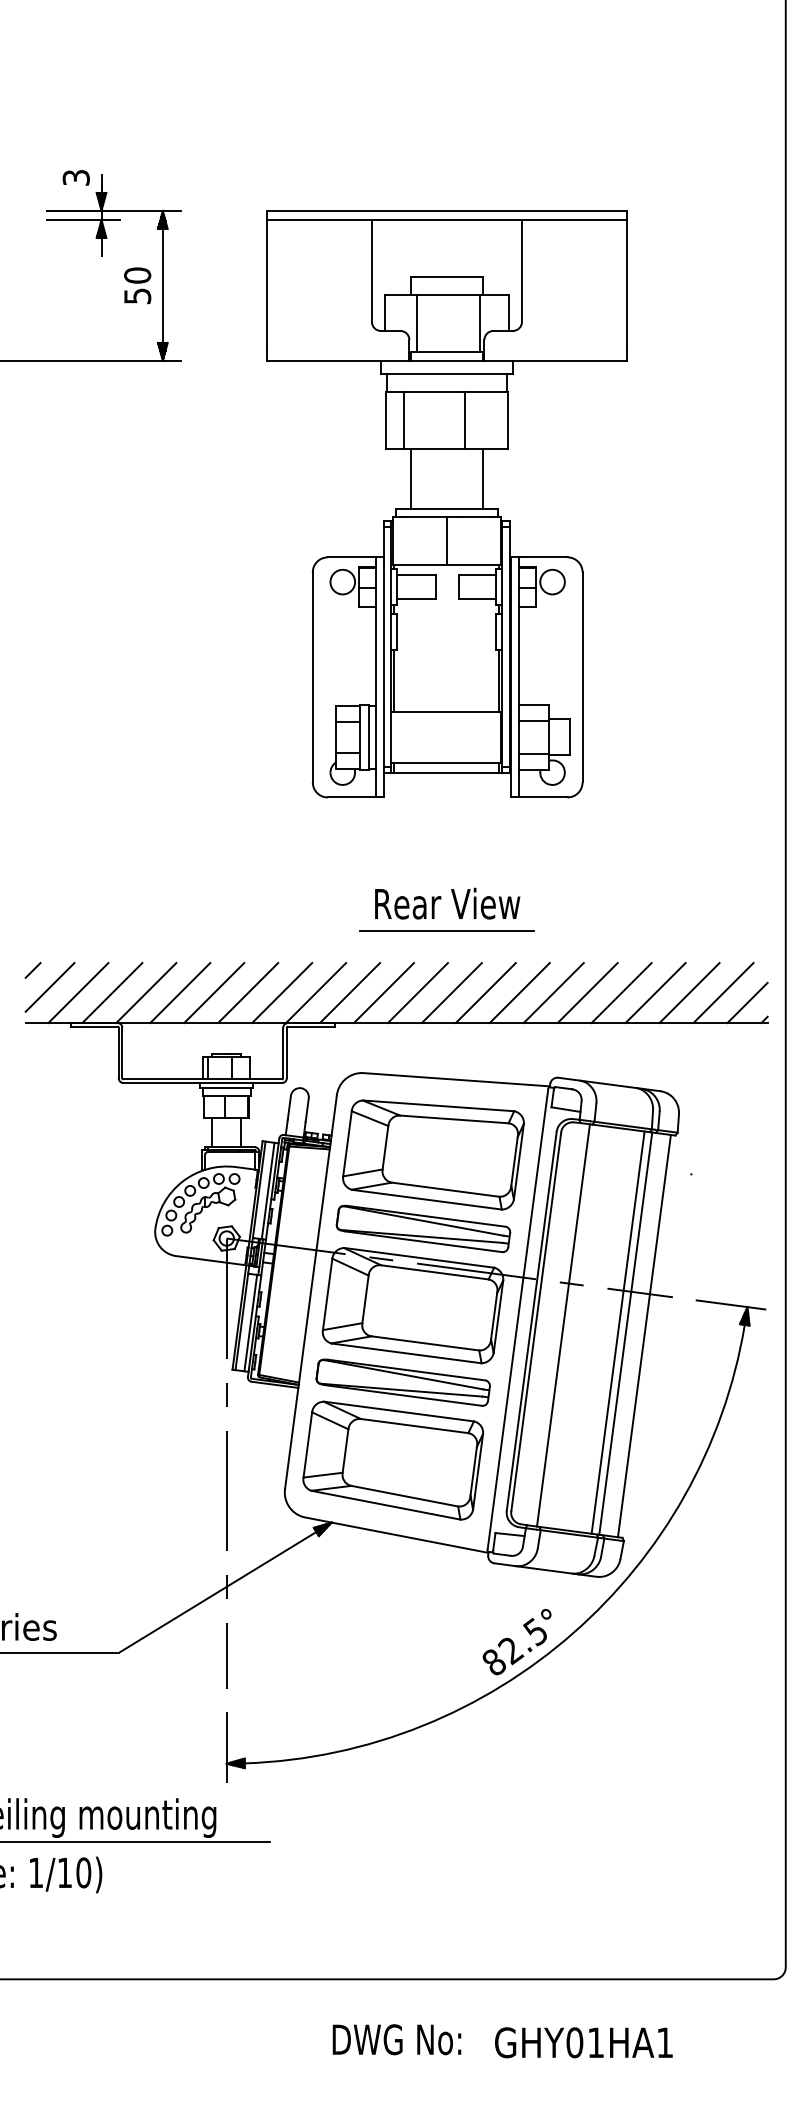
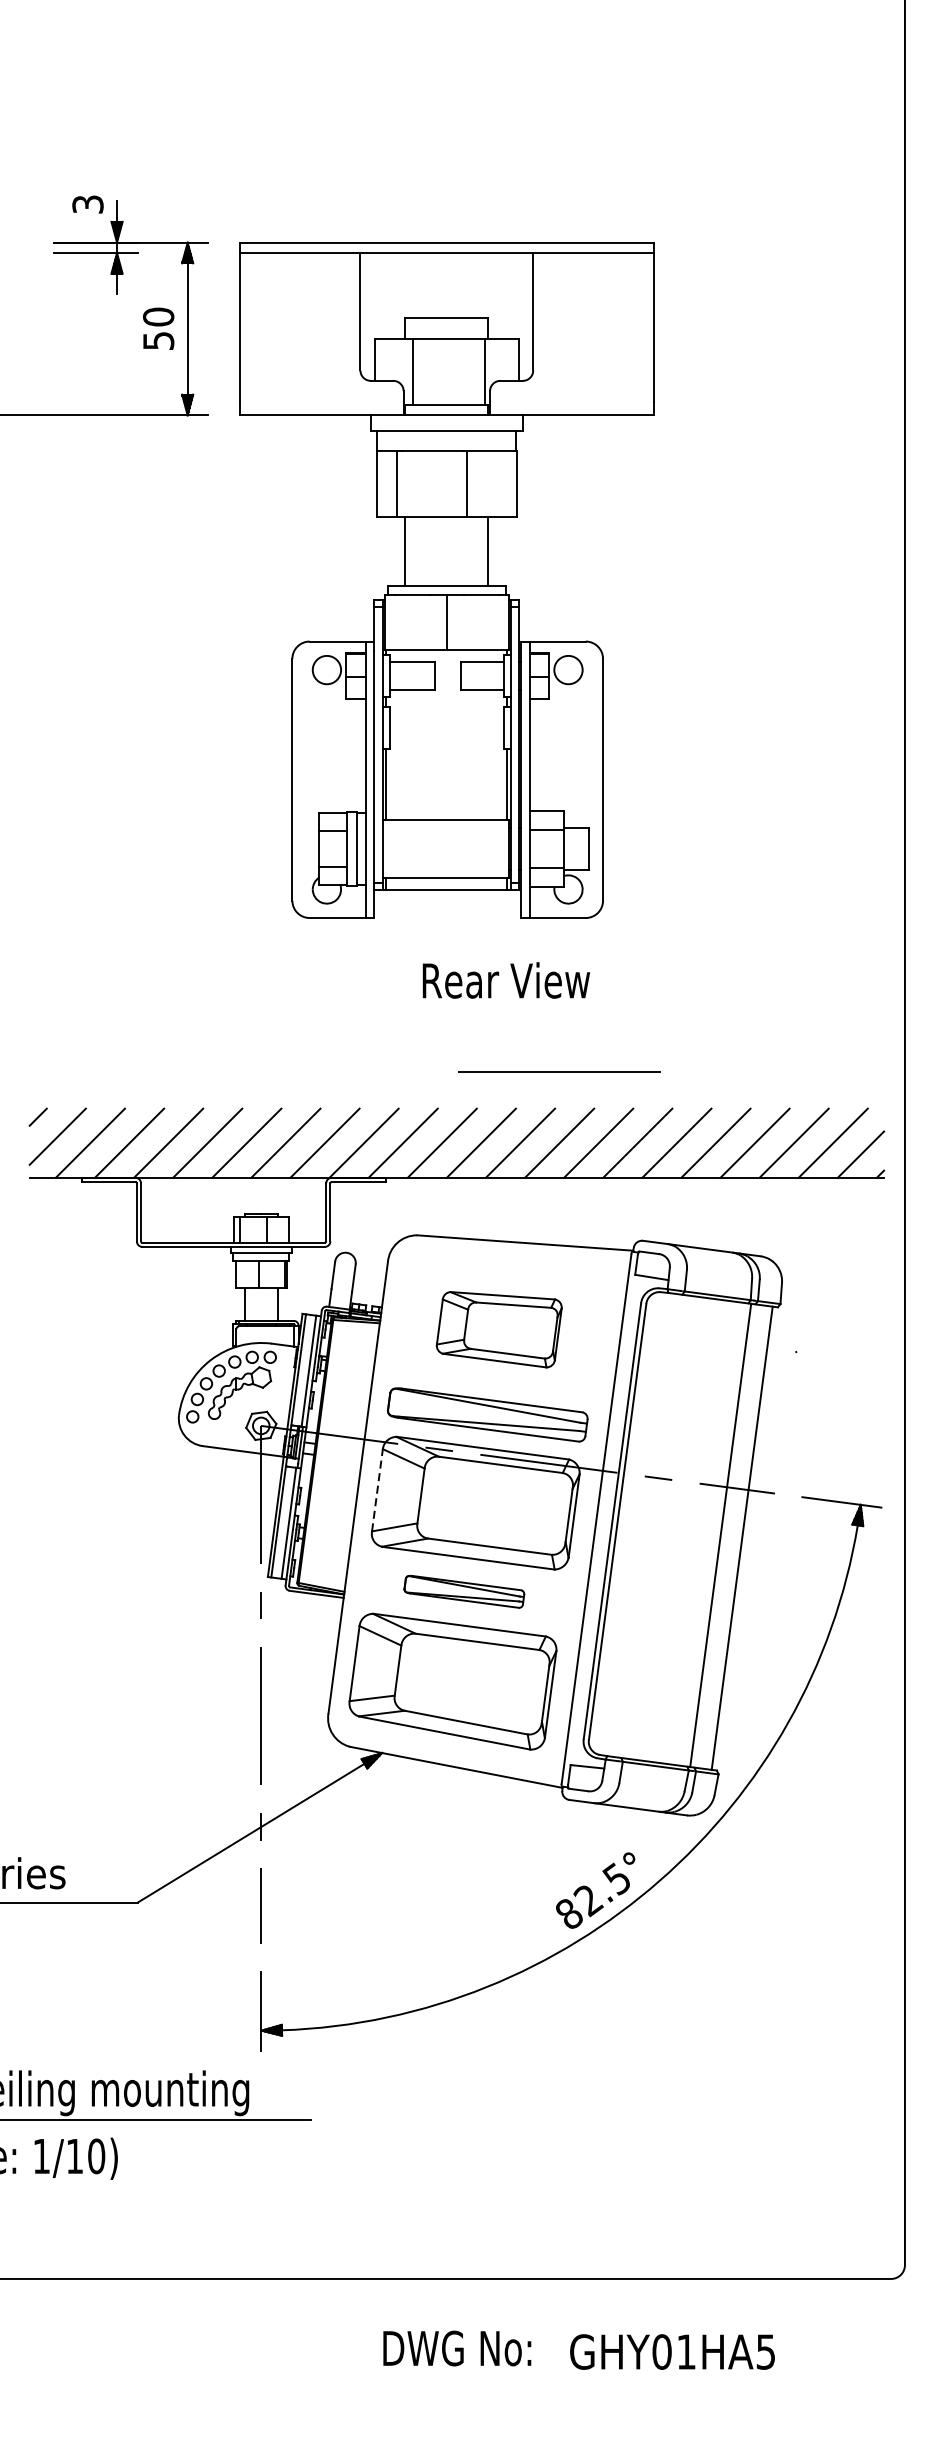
part: (446, 504) -> (446, 580), moved
text: (447, 903) -> (506, 980), moved
line: (446, 930) -> (559, 1071), moved
part: (433, 1154) -> (499, 1329), size x0.6
line: (327, 1294) -> (377, 1490), solid -> dashed
line: (562, 1325) -> (647, 1526), removed
line: (617, 1332) -> (711, 1534), removed
part: (402, 1382) -> (463, 1591), size x0.6
text: (664, 2042) -> (765, 2351), GHY01HA1 -> GHY01HA5

